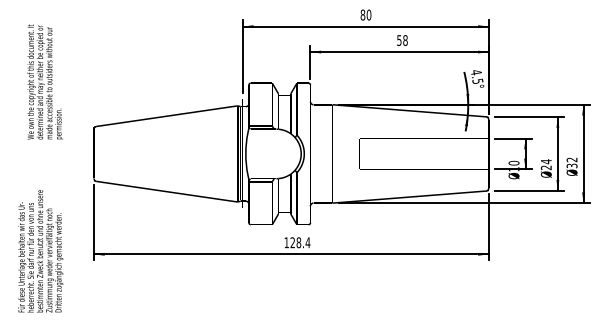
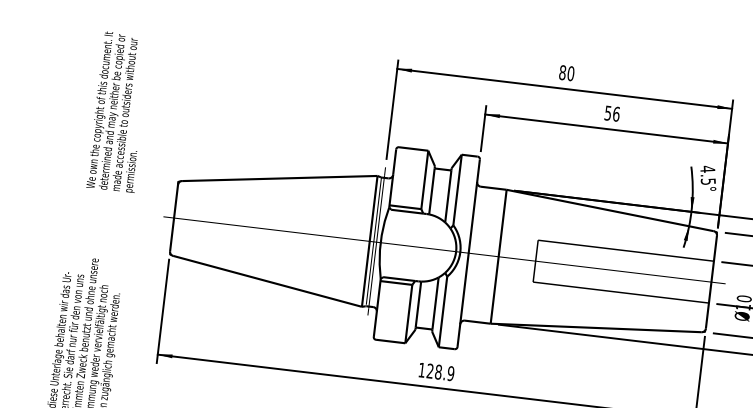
text: (405, 40) -> (616, 114), 58 -> 56
text: (307, 242) -> (450, 373), 128.4 -> 128.9

